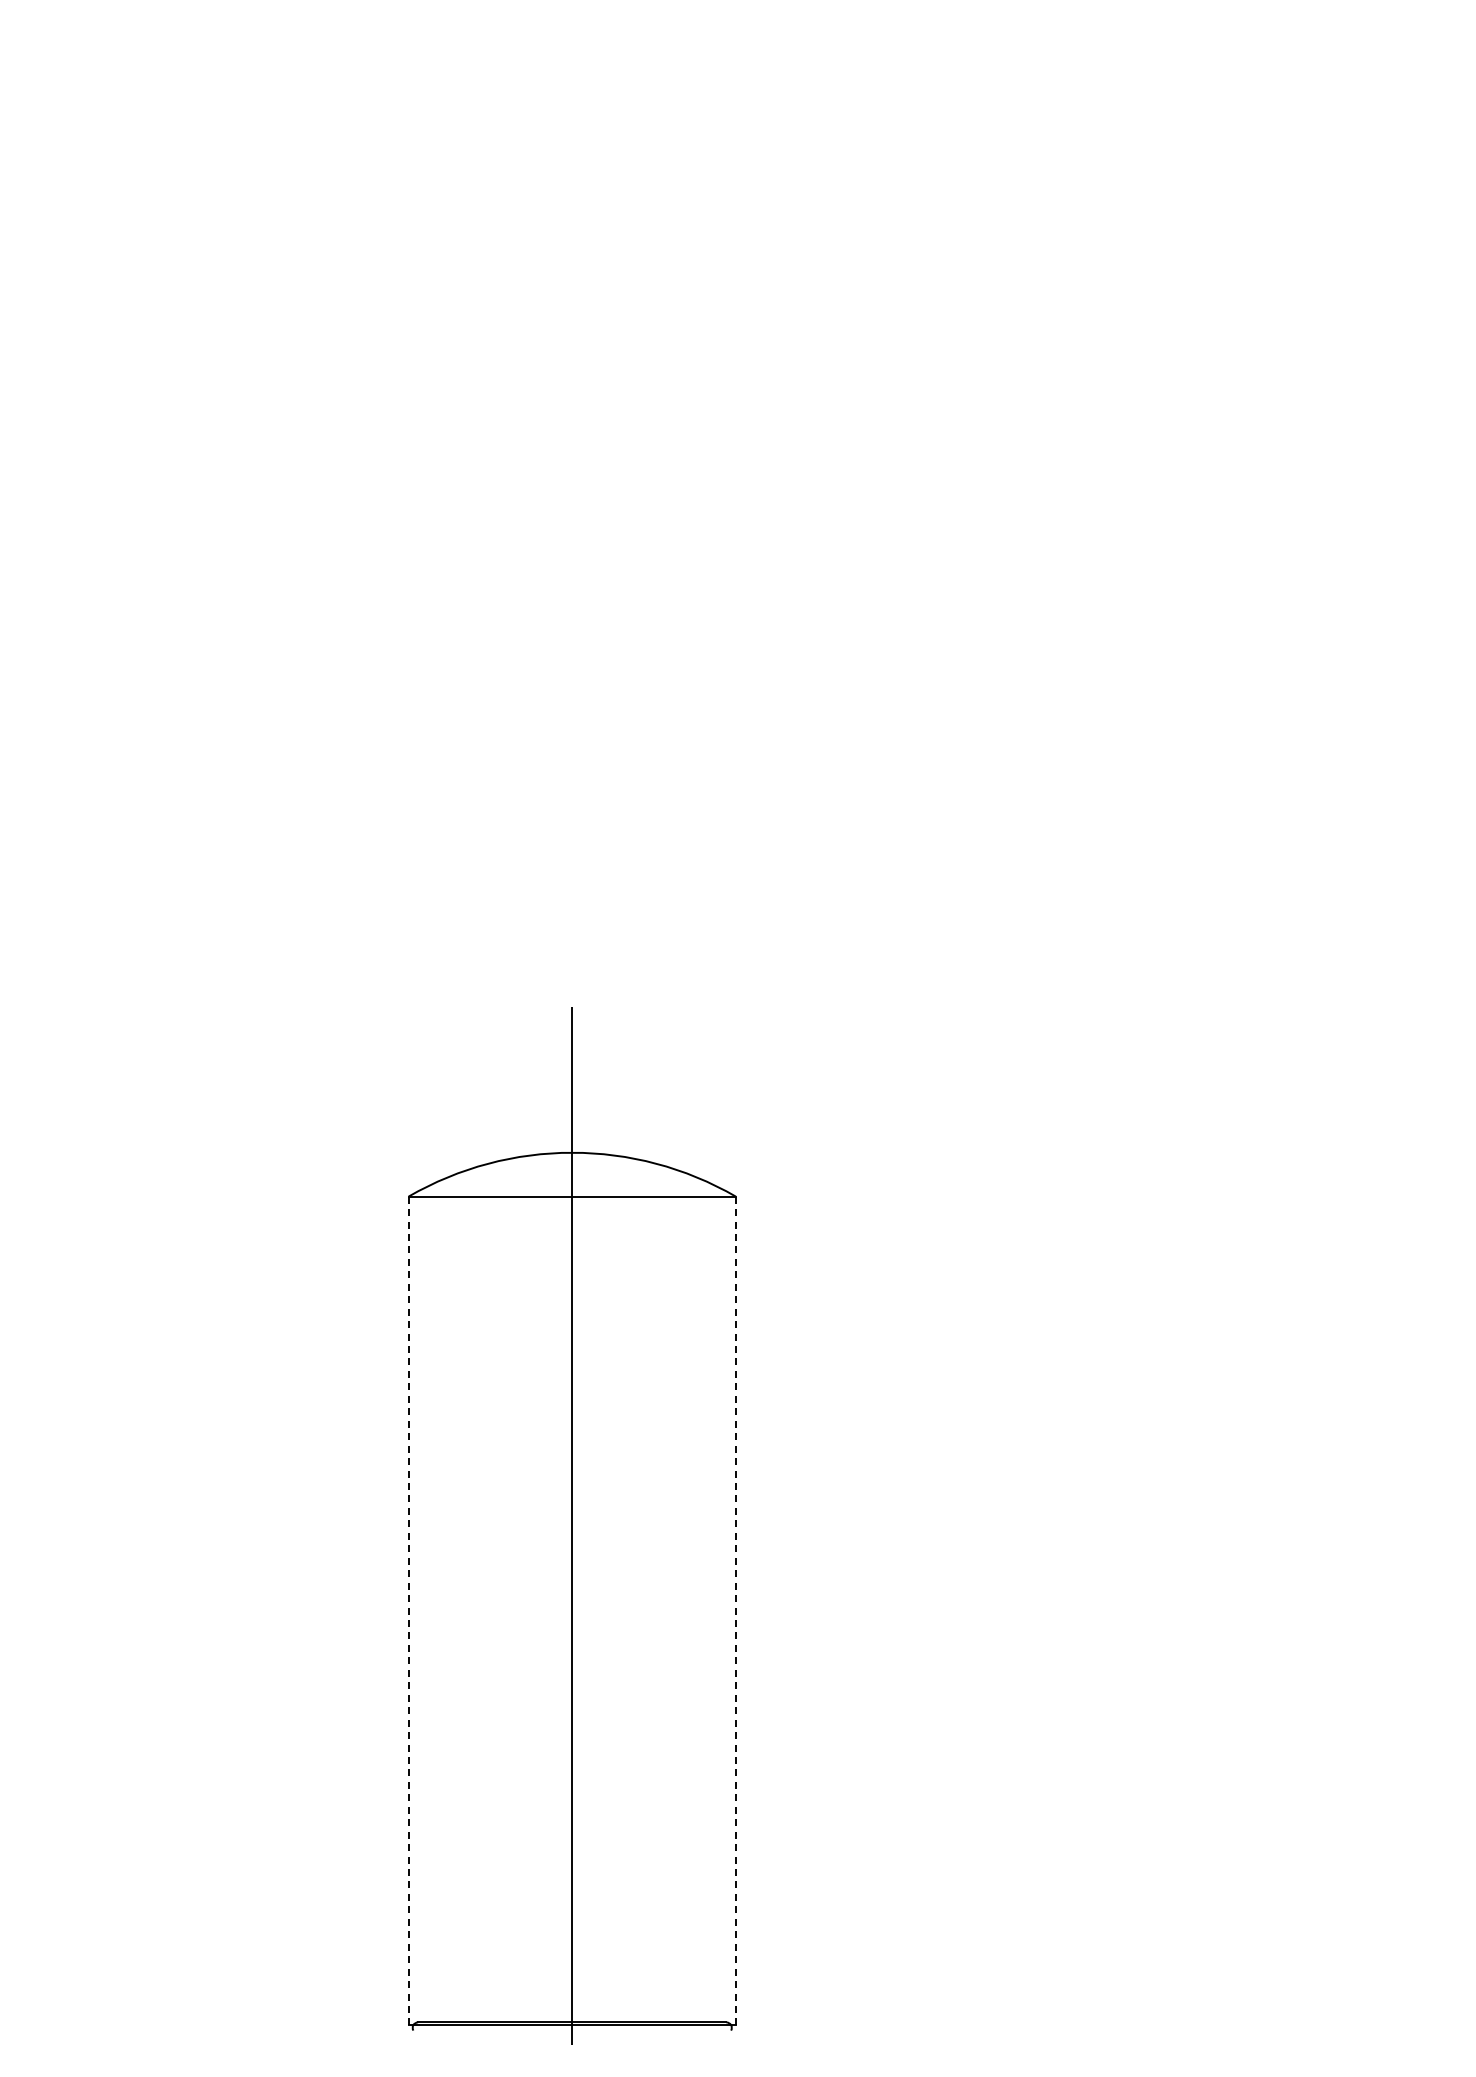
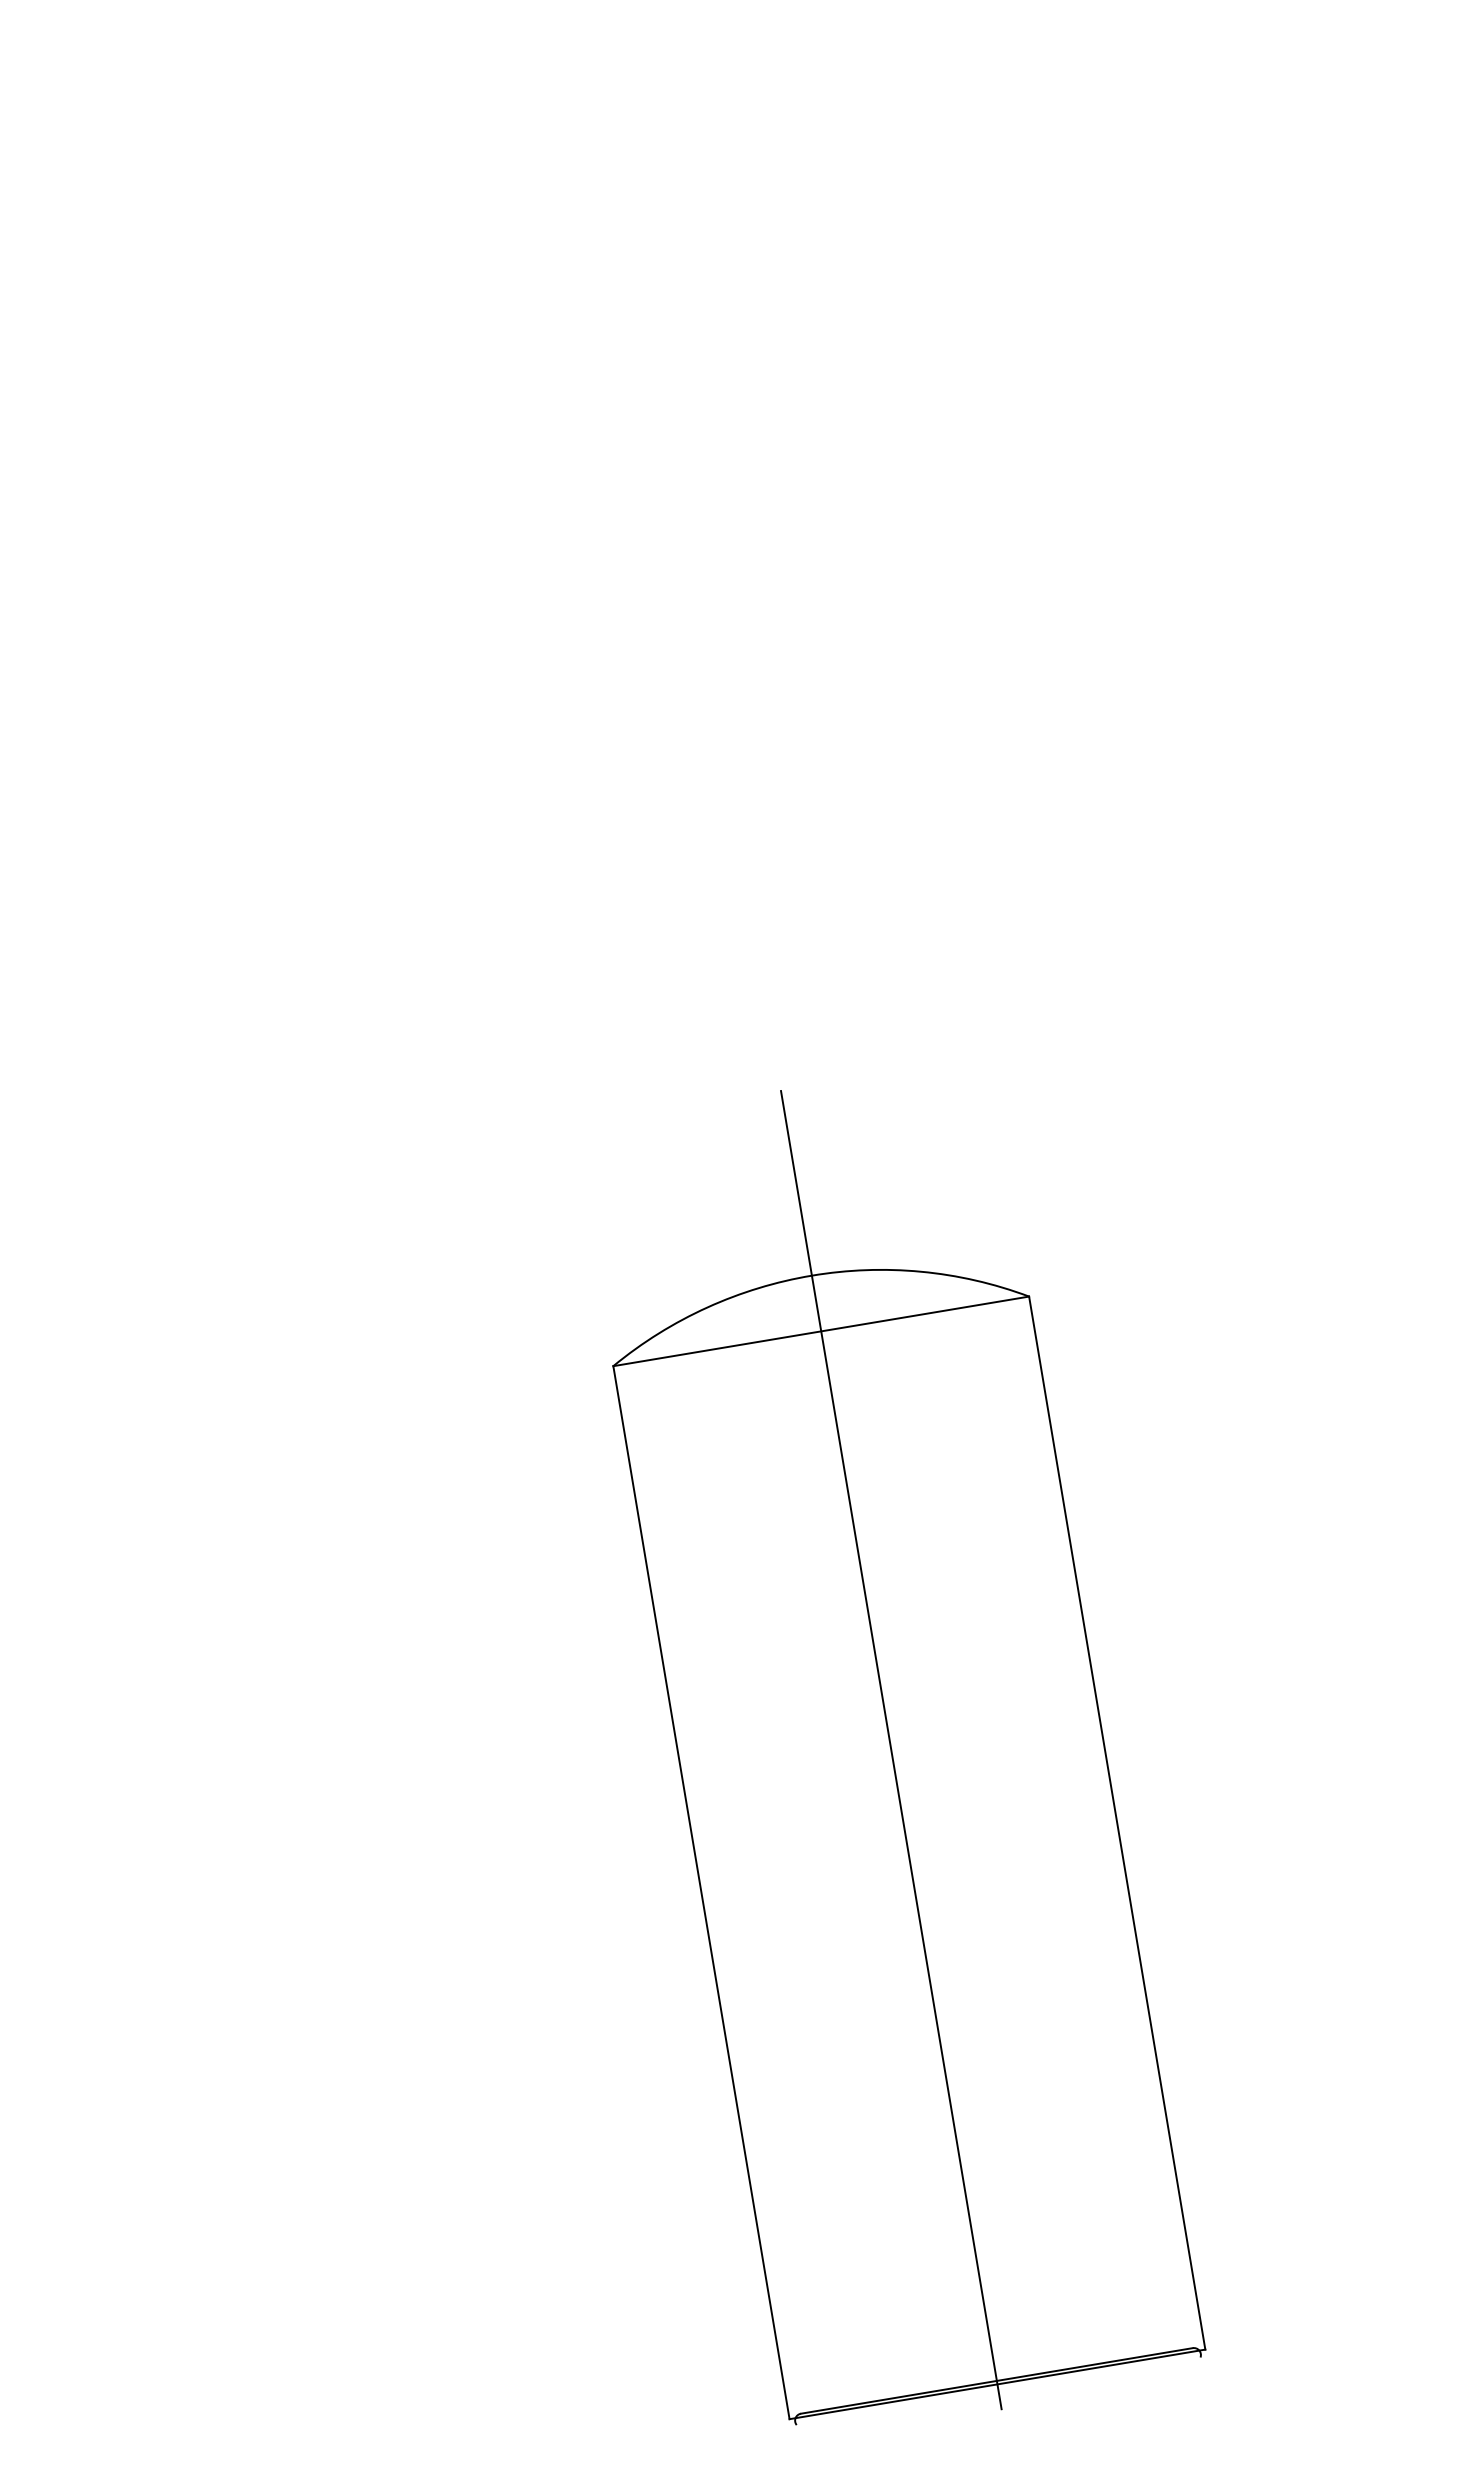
line: (408, 1611) -> (701, 1893), dashed -> solid
line: (735, 1611) -> (1116, 1823), dashed -> solid

